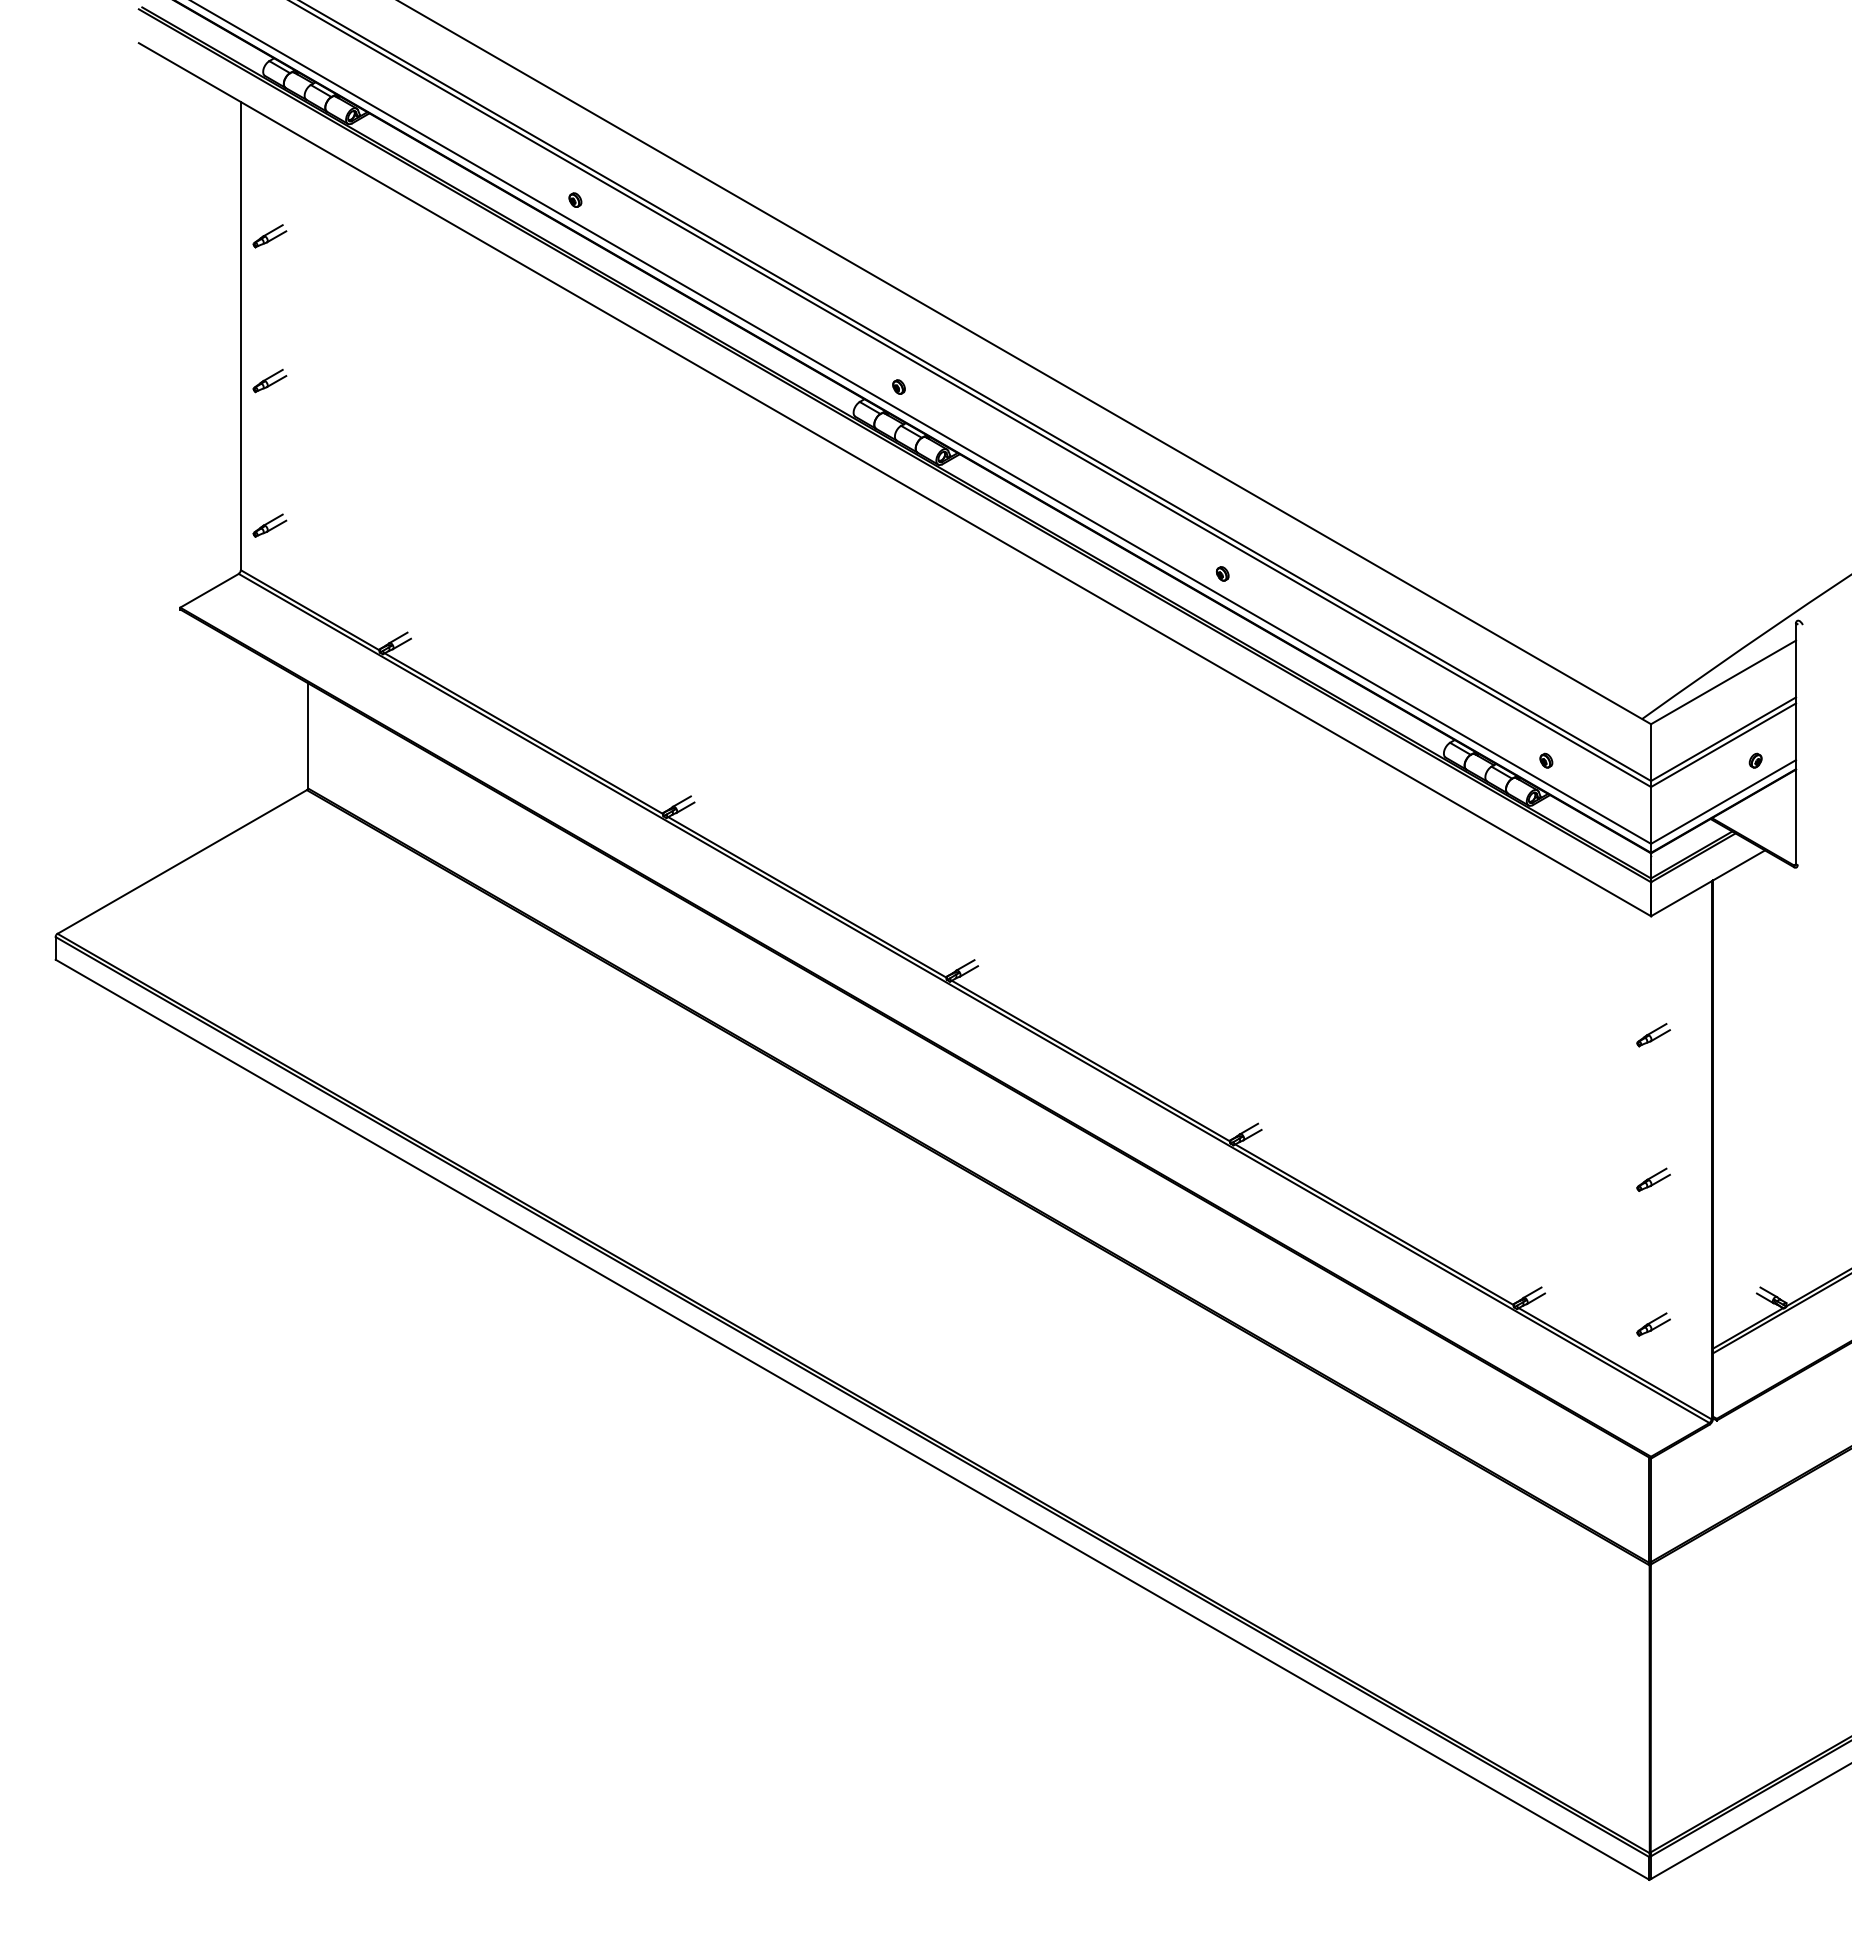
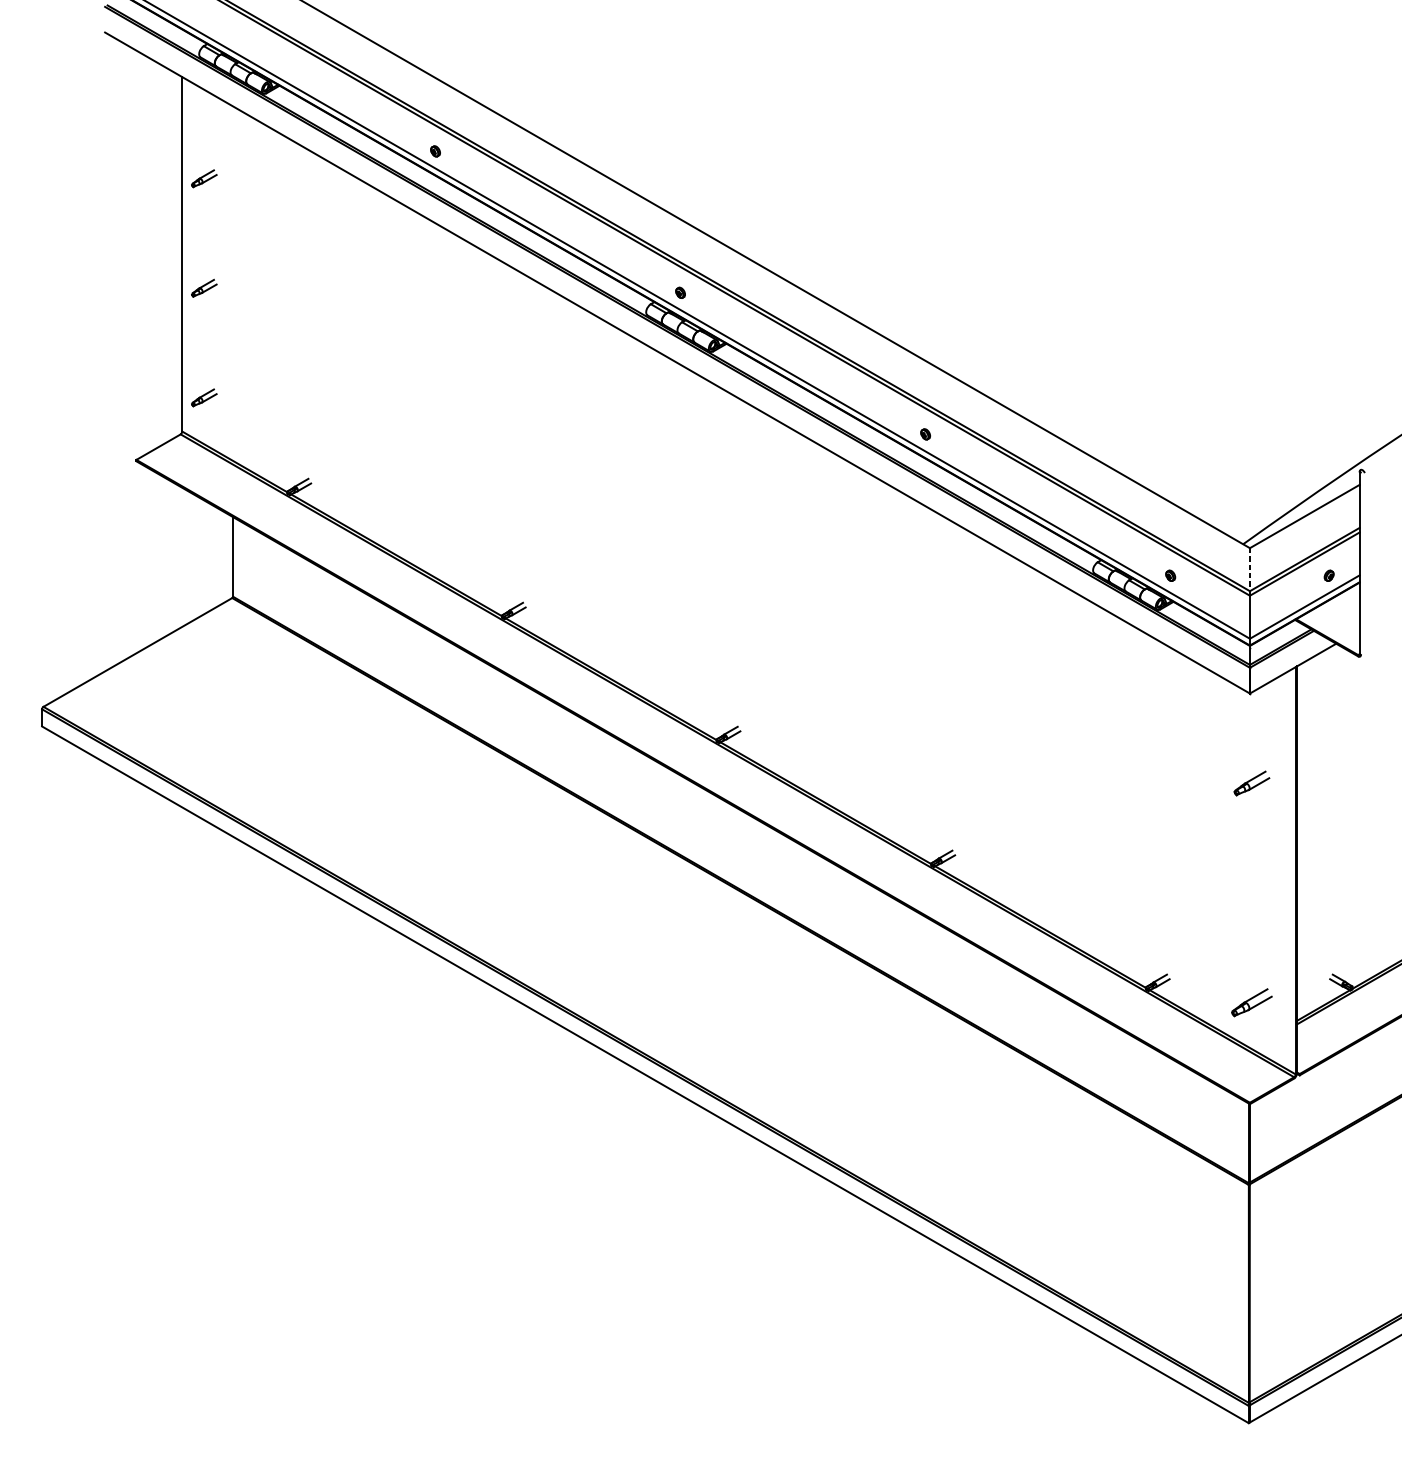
line: (1651, 753) -> (1250, 570), solid -> dashed
part: (1653, 1035) -> (1251, 783), size x1.4
part: (1653, 1179) -> (1251, 892), removed
part: (1653, 1324) -> (1251, 1002), size x1.6

